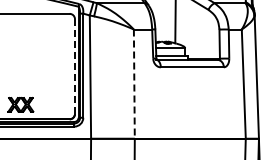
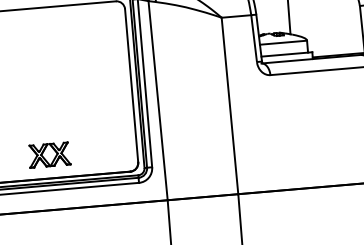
line: (74, 66) -> (130, 85), dashed -> solid
line: (134, 84) -> (230, 106), dashed -> solid

